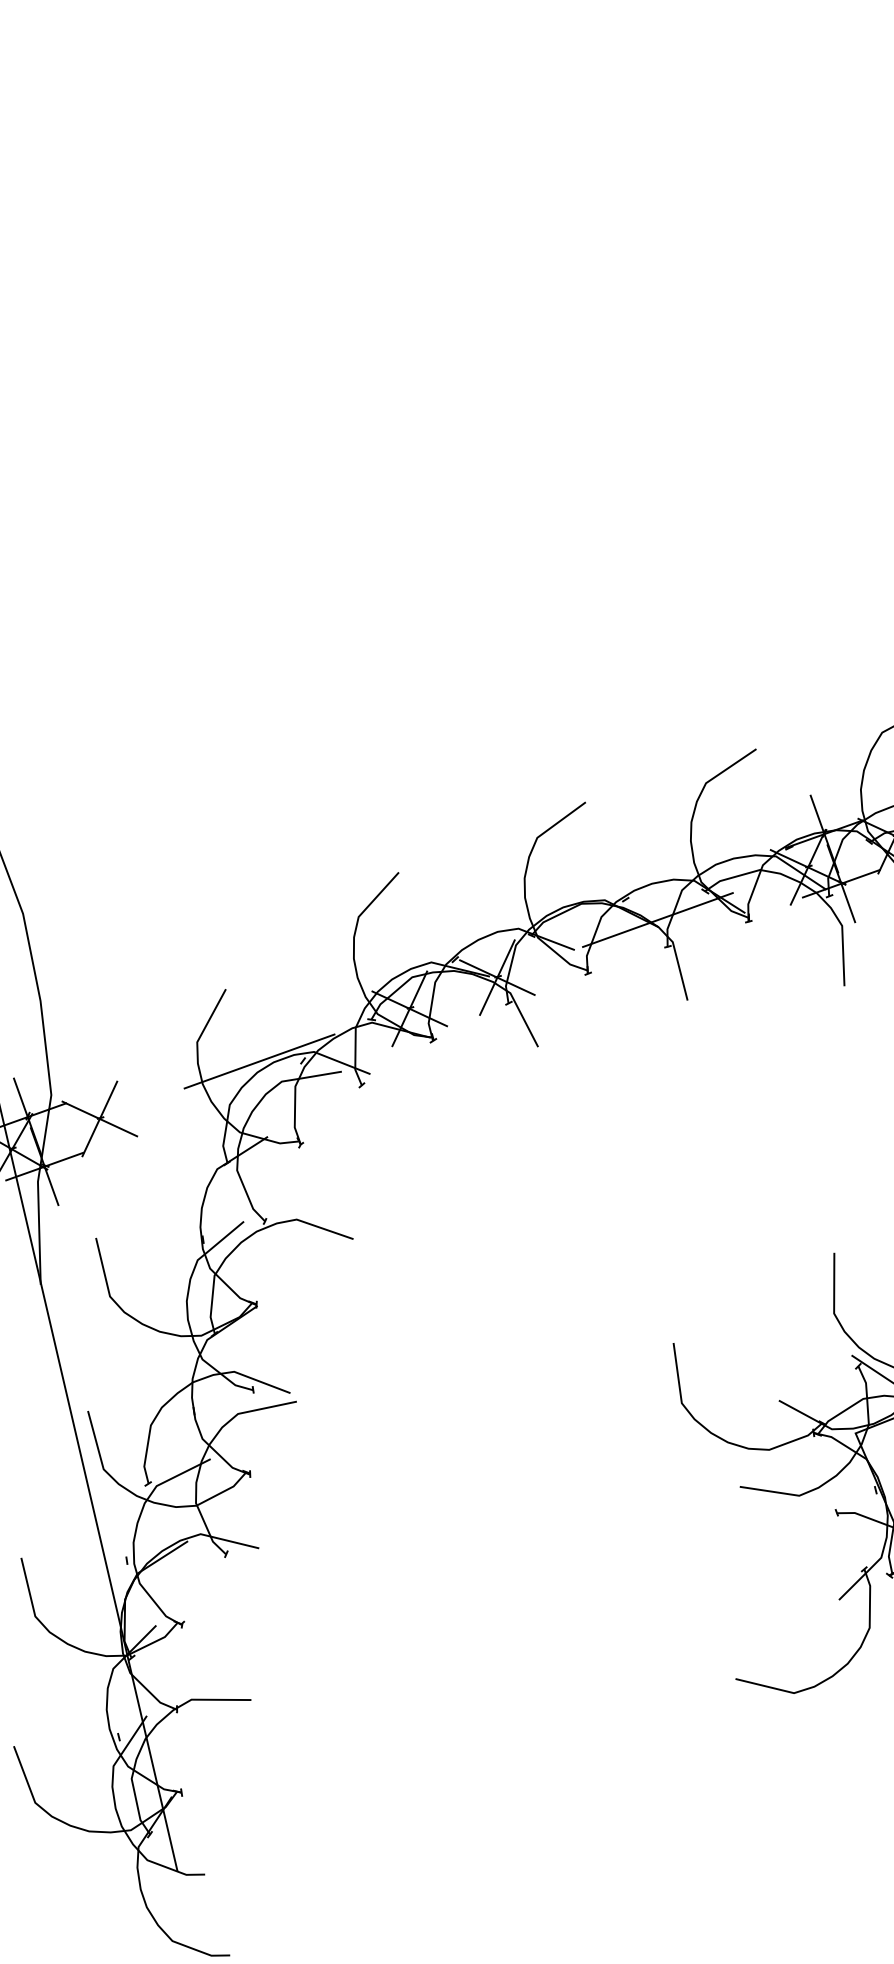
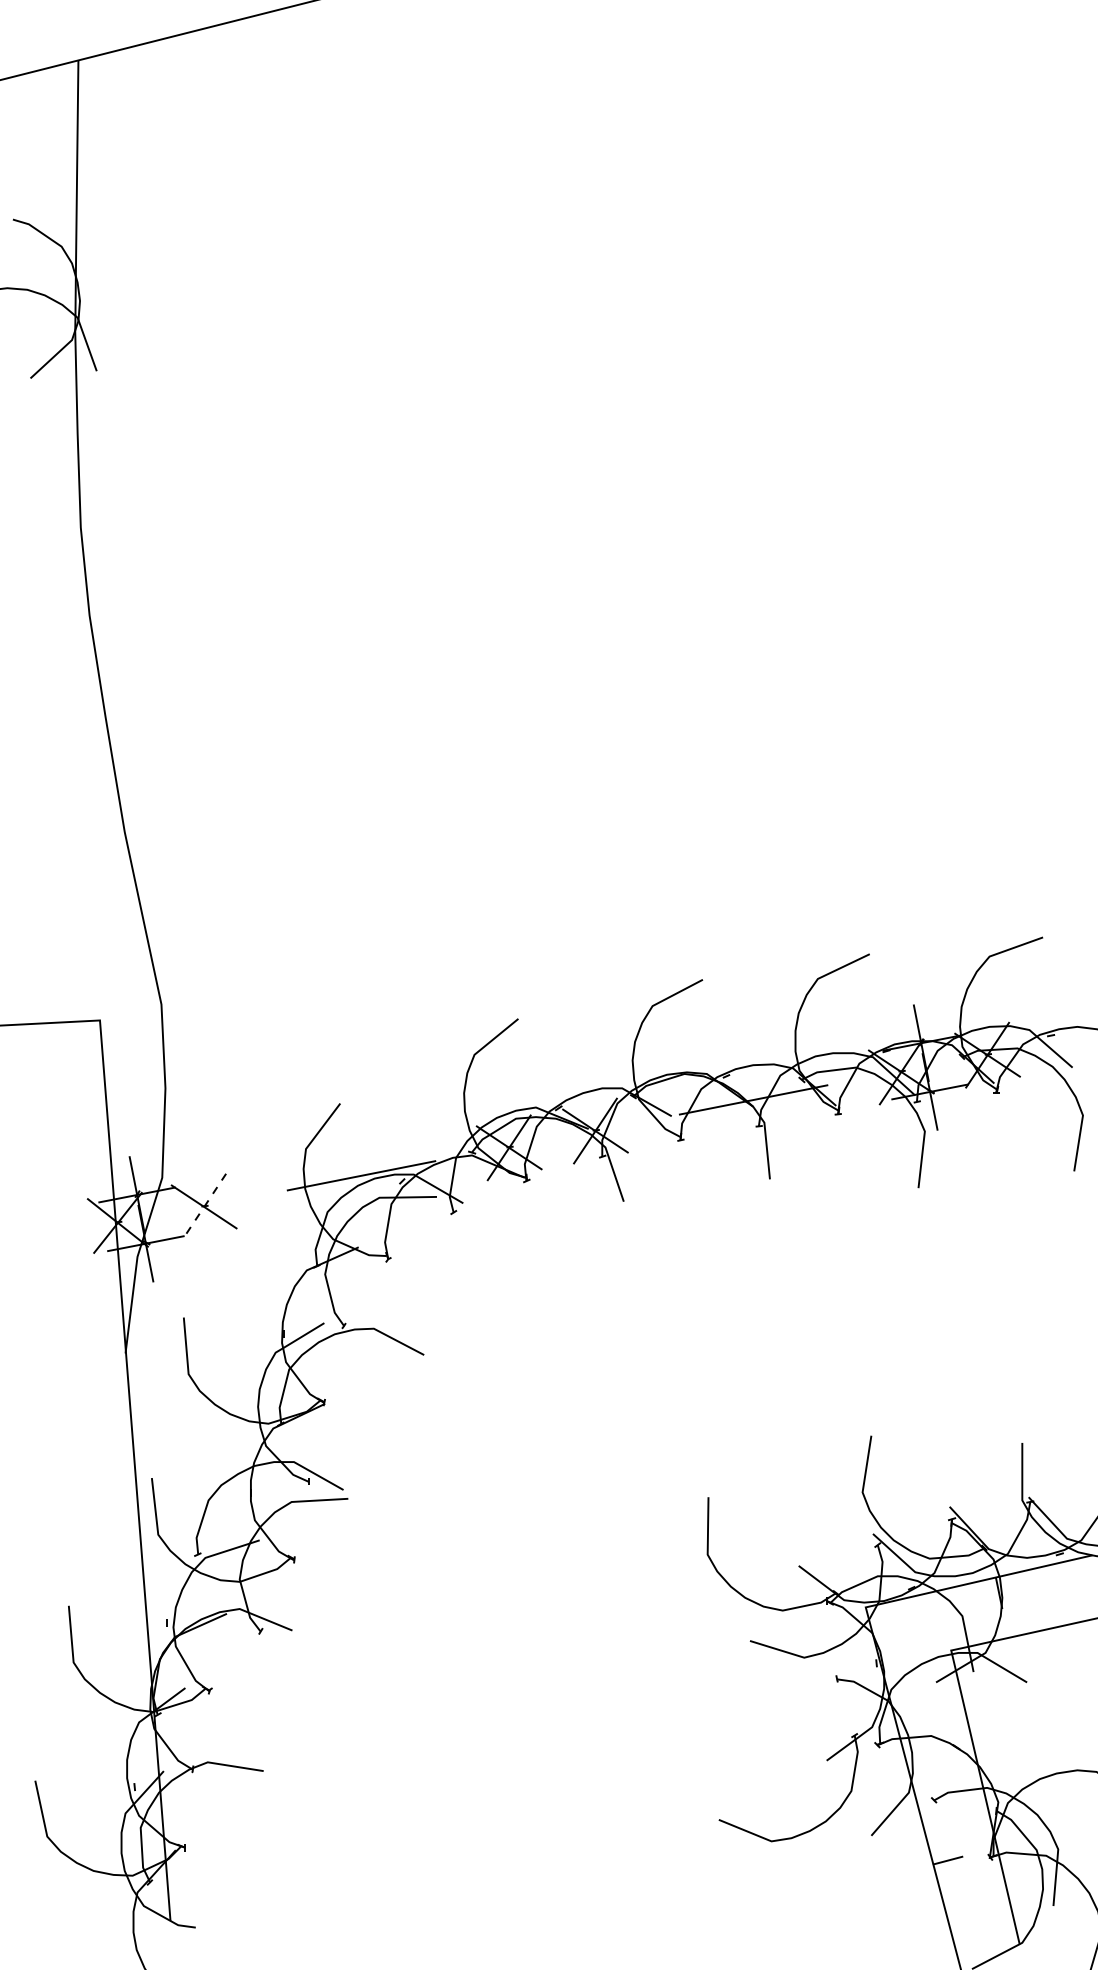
line: (100, 1118) -> (204, 1206), solid -> dashed

